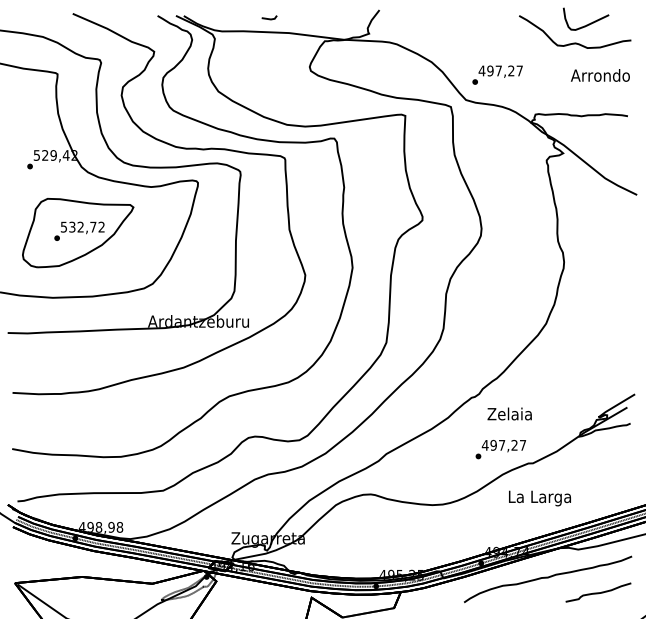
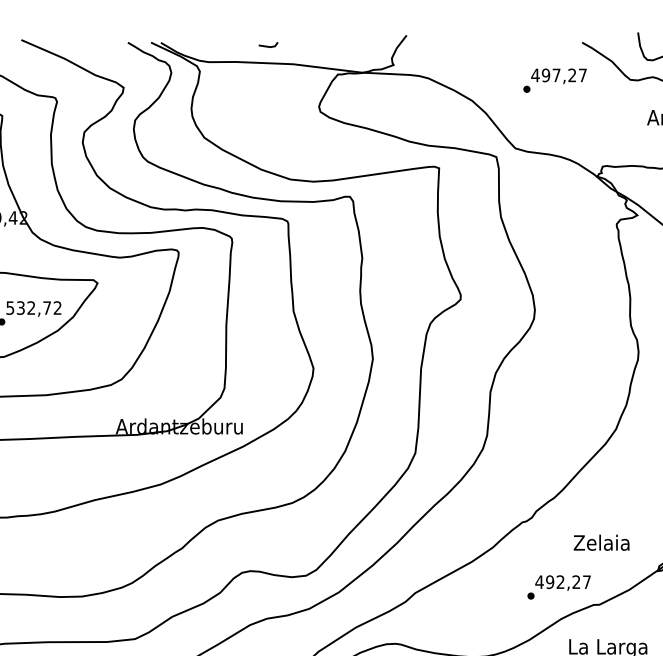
text: (497, 74) -> (554, 79), moved
text: (509, 413) -> (601, 542), moved
text: (502, 444) -> (561, 581), 497,27 -> 492,27

